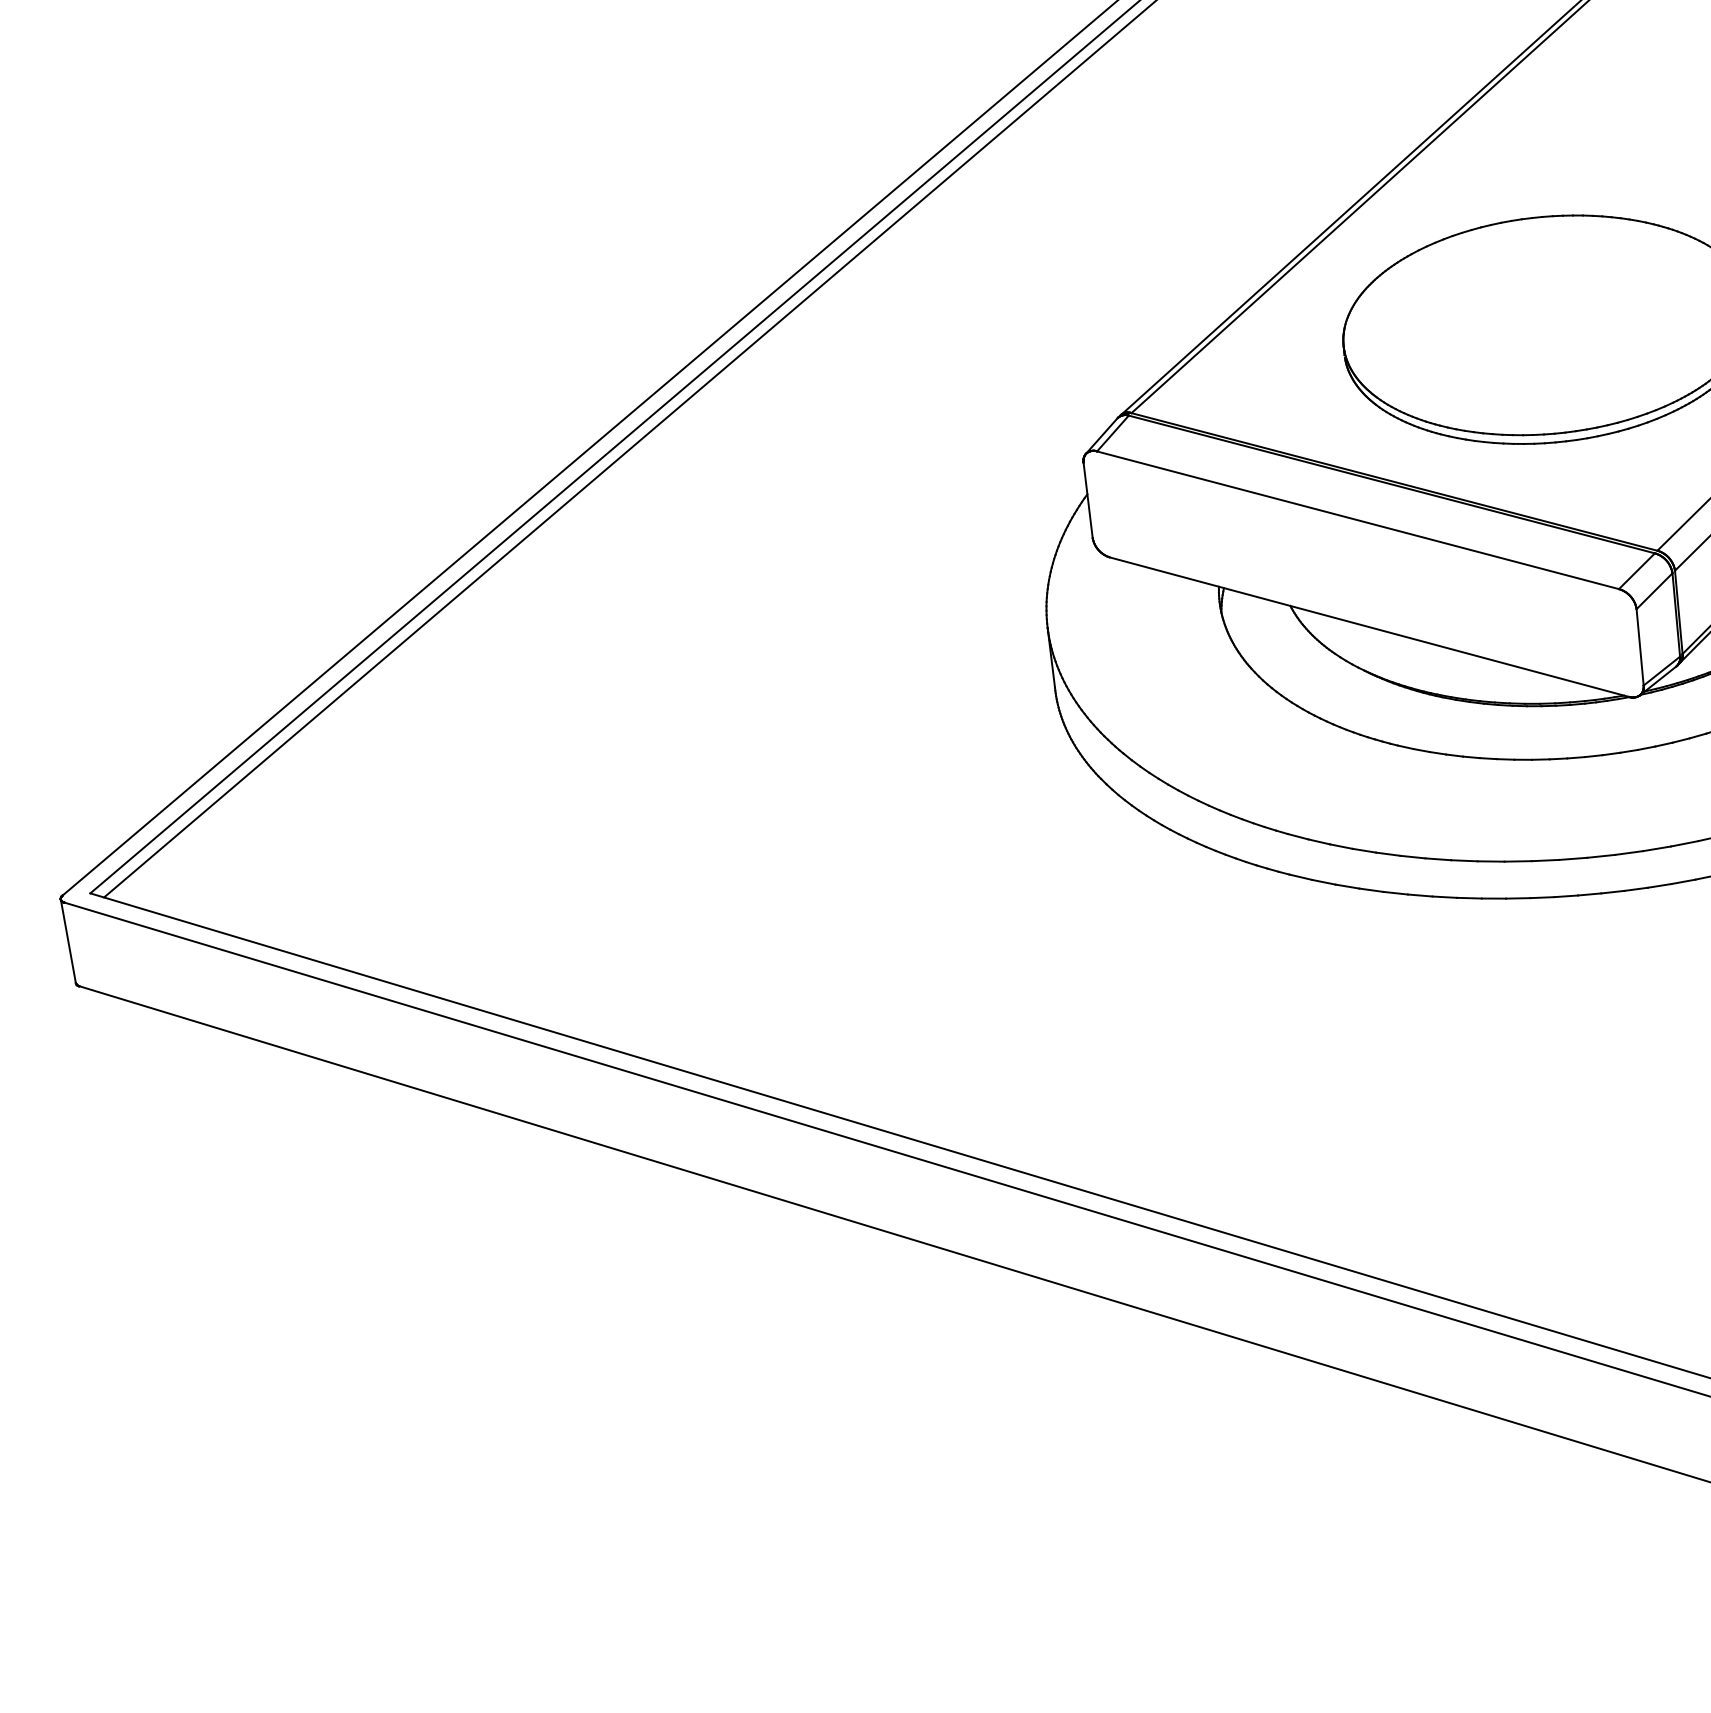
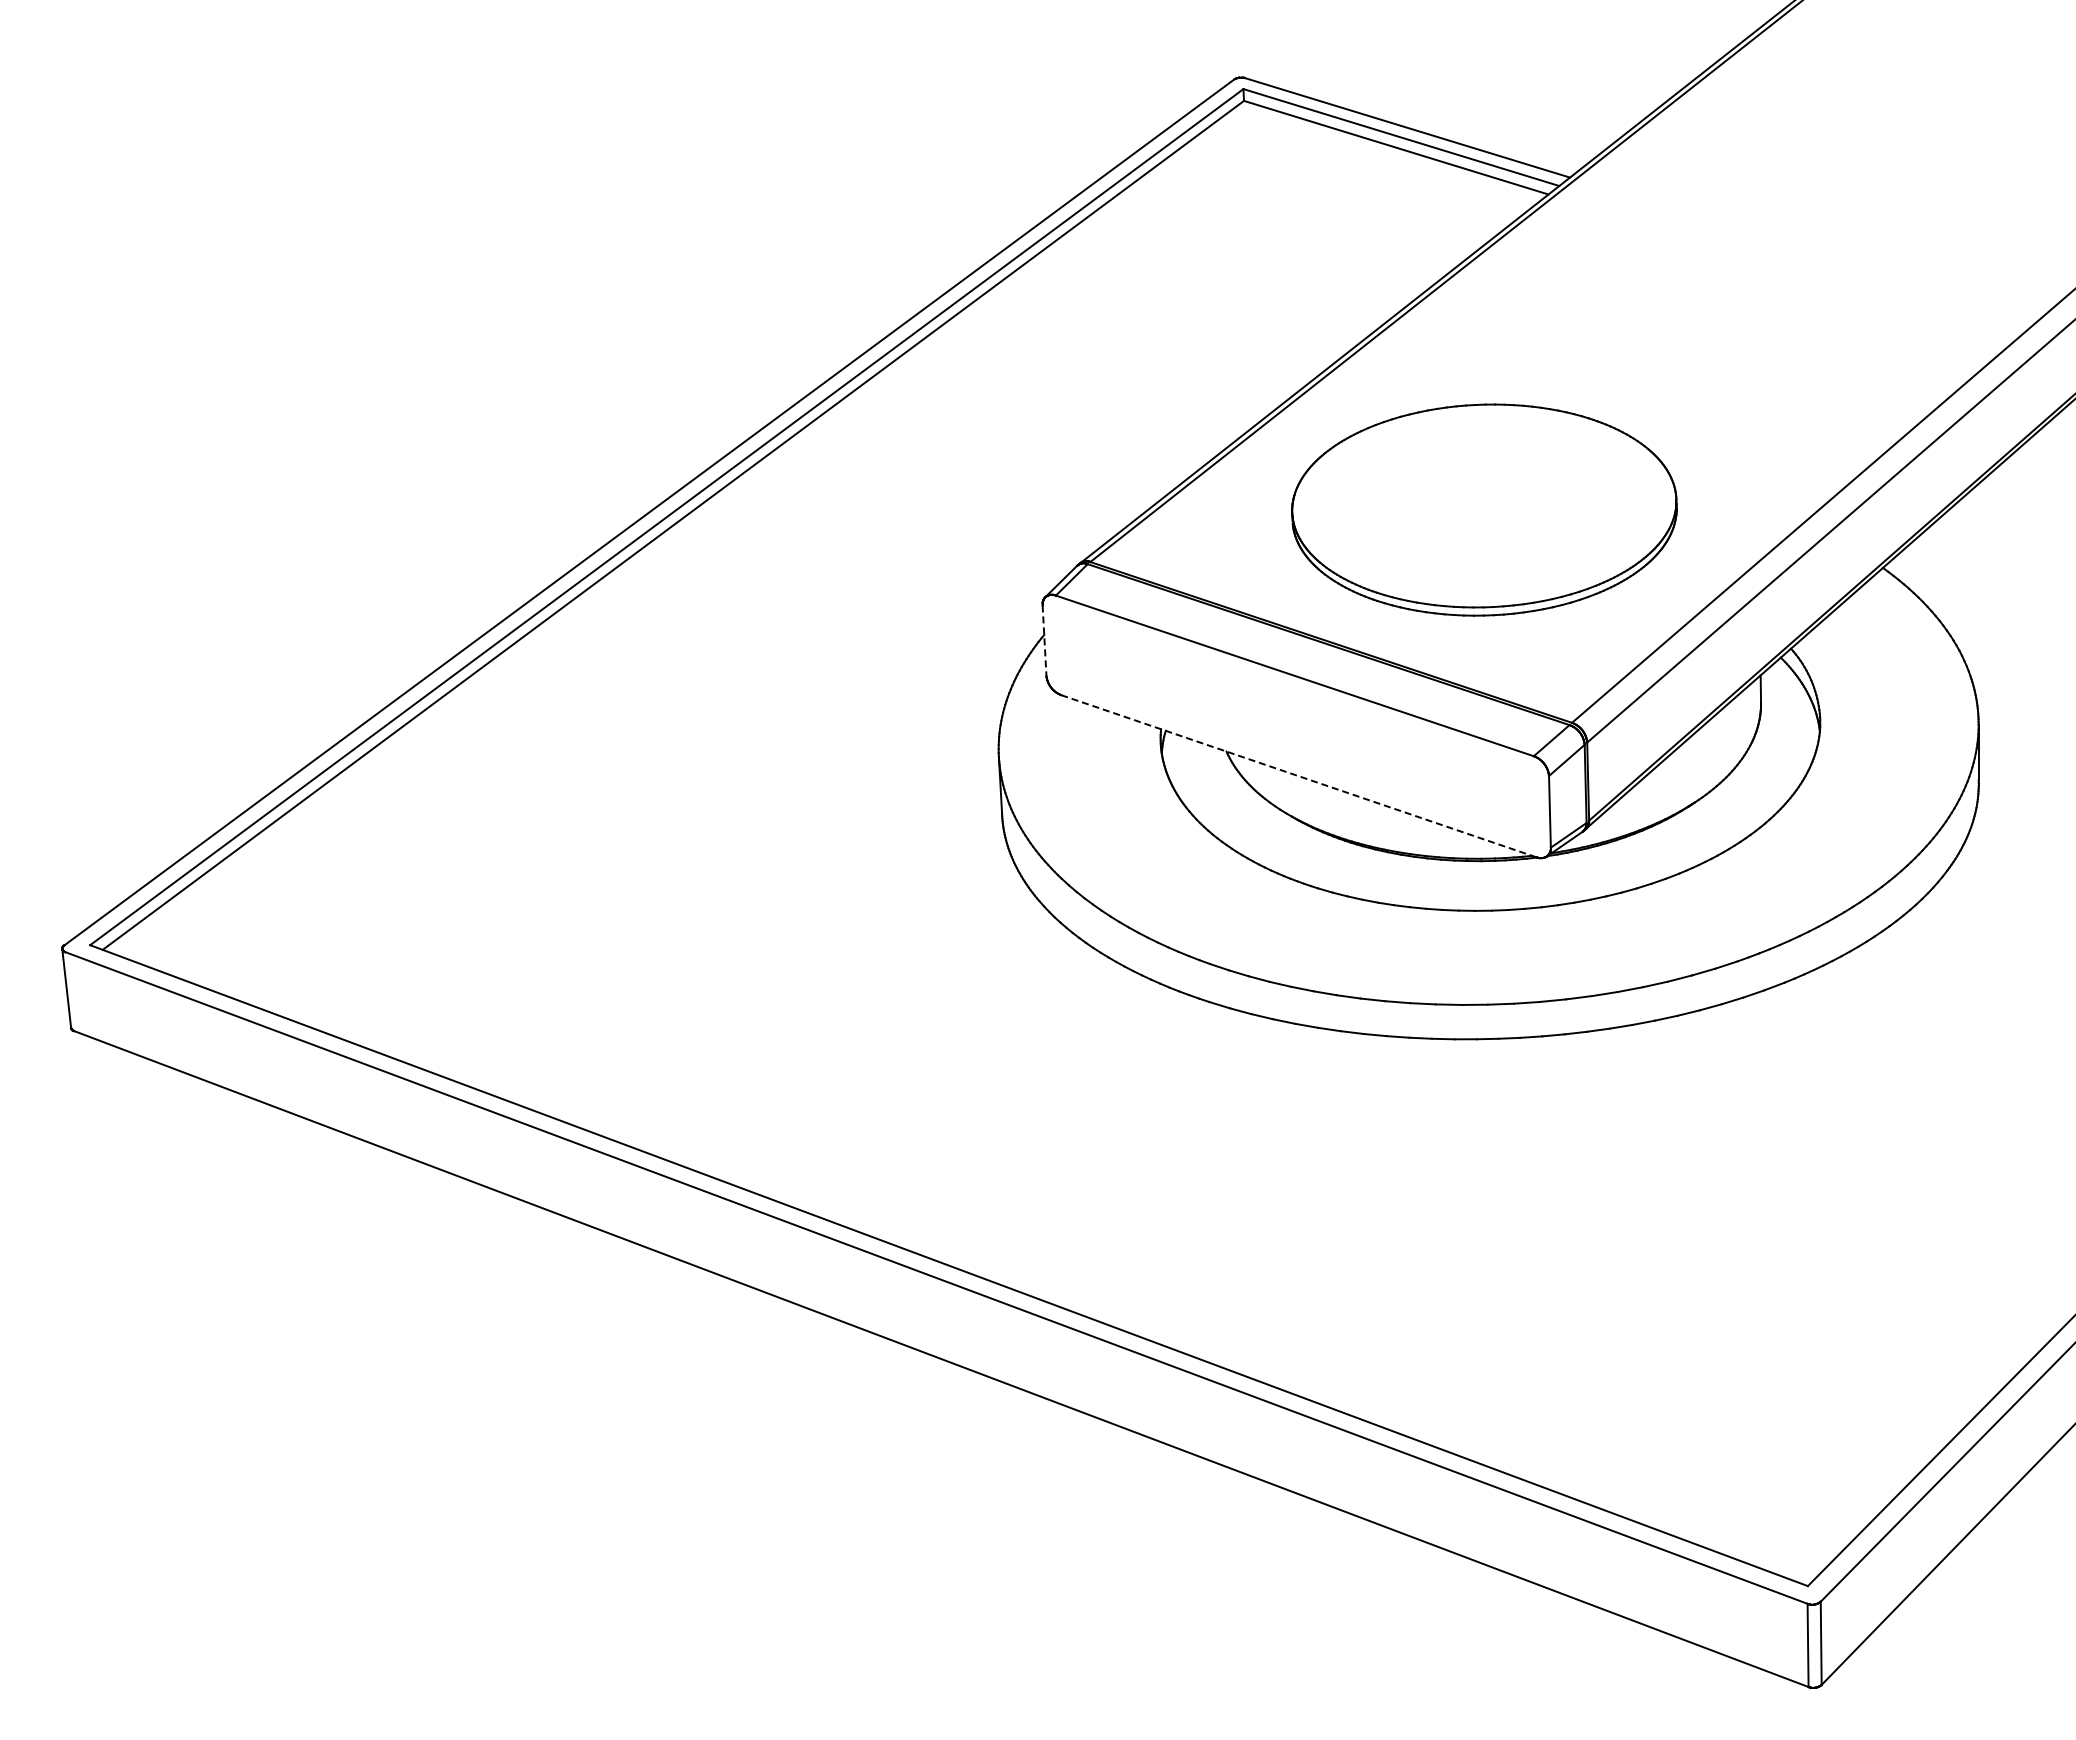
line: (1088, 501) -> (1044, 641), solid -> dashed
line: (1370, 627) -> (1299, 776), solid -> dashed

